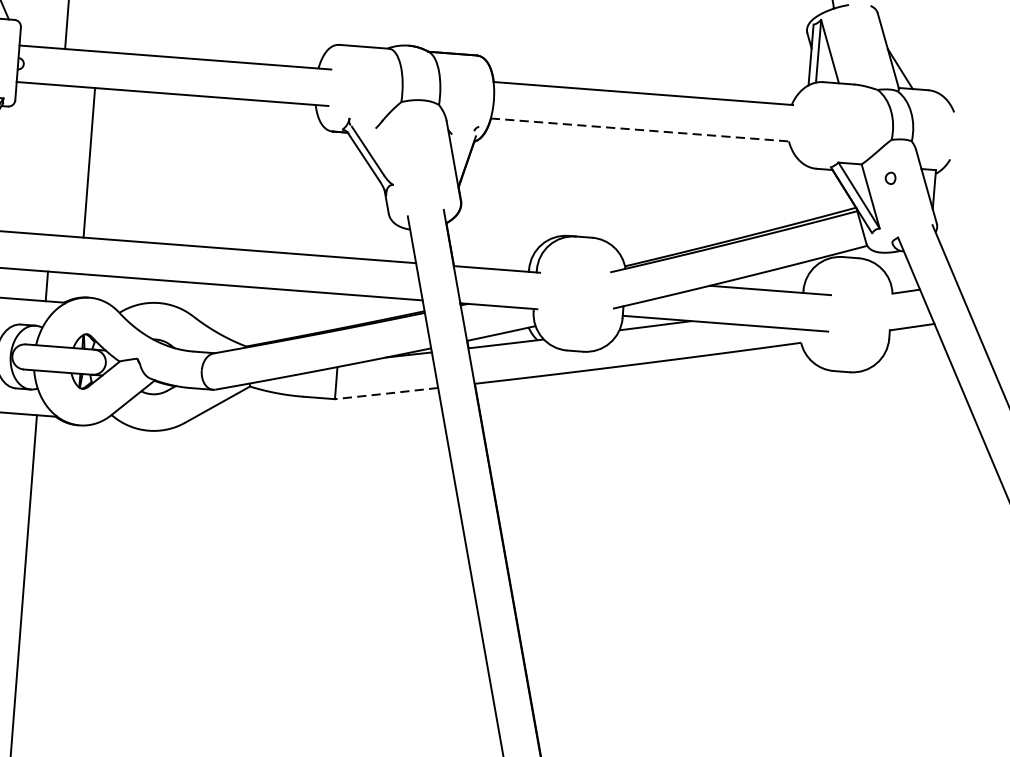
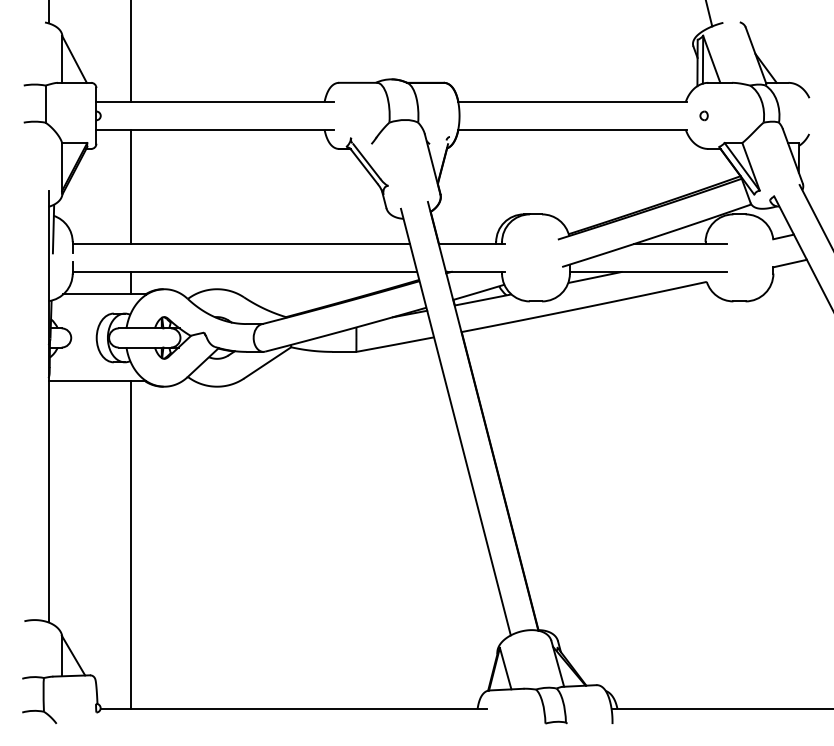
line: (641, 129) -> (573, 129), dashed -> solid
line: (89, 162) -> (131, 186), moved
part: (889, 177) -> (703, 115), moved
line: (386, 393) -> (395, 344), dashed -> solid

